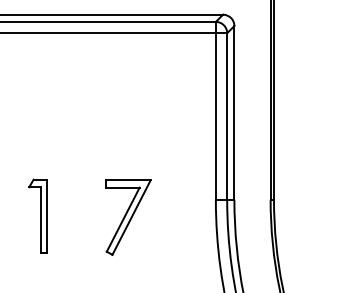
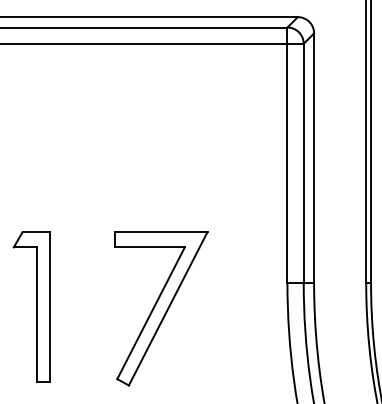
part: (37, 215) -> (30, 305), size x1.43
part: (128, 217) -> (161, 308), size x1.43

